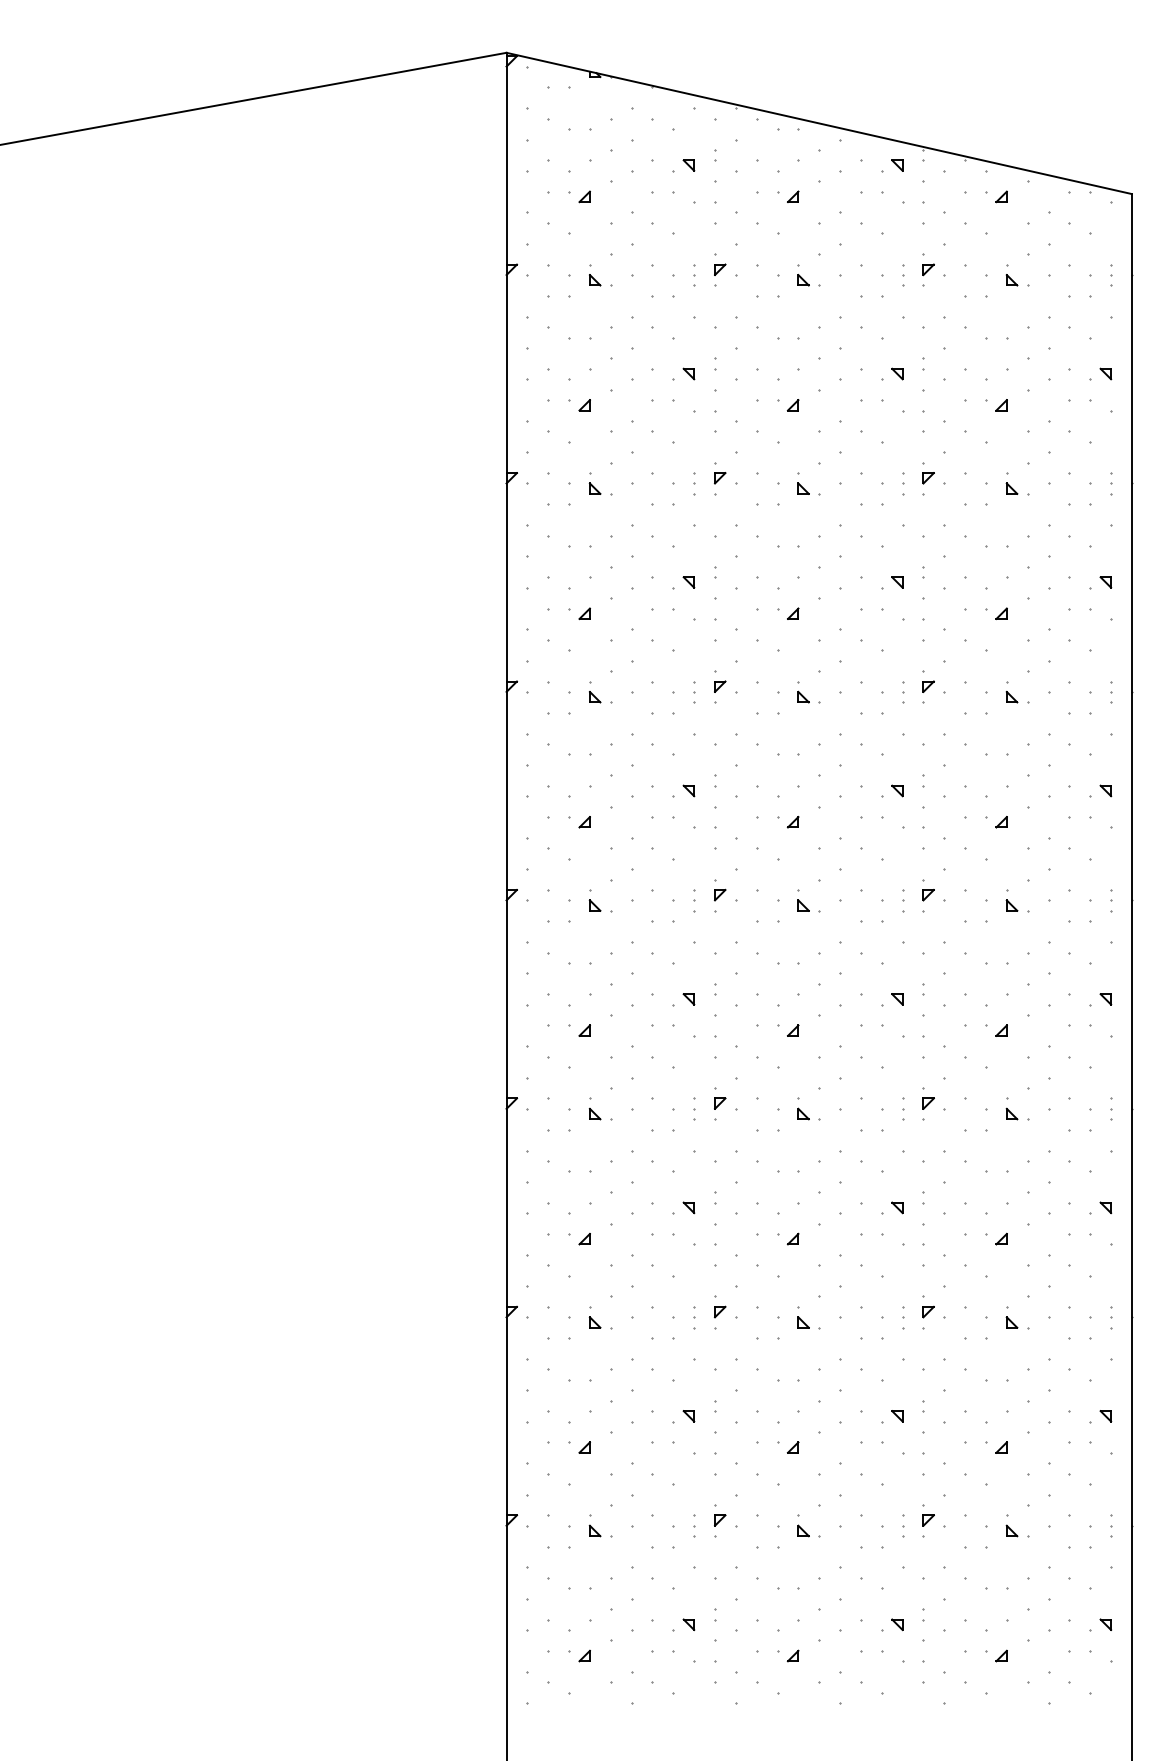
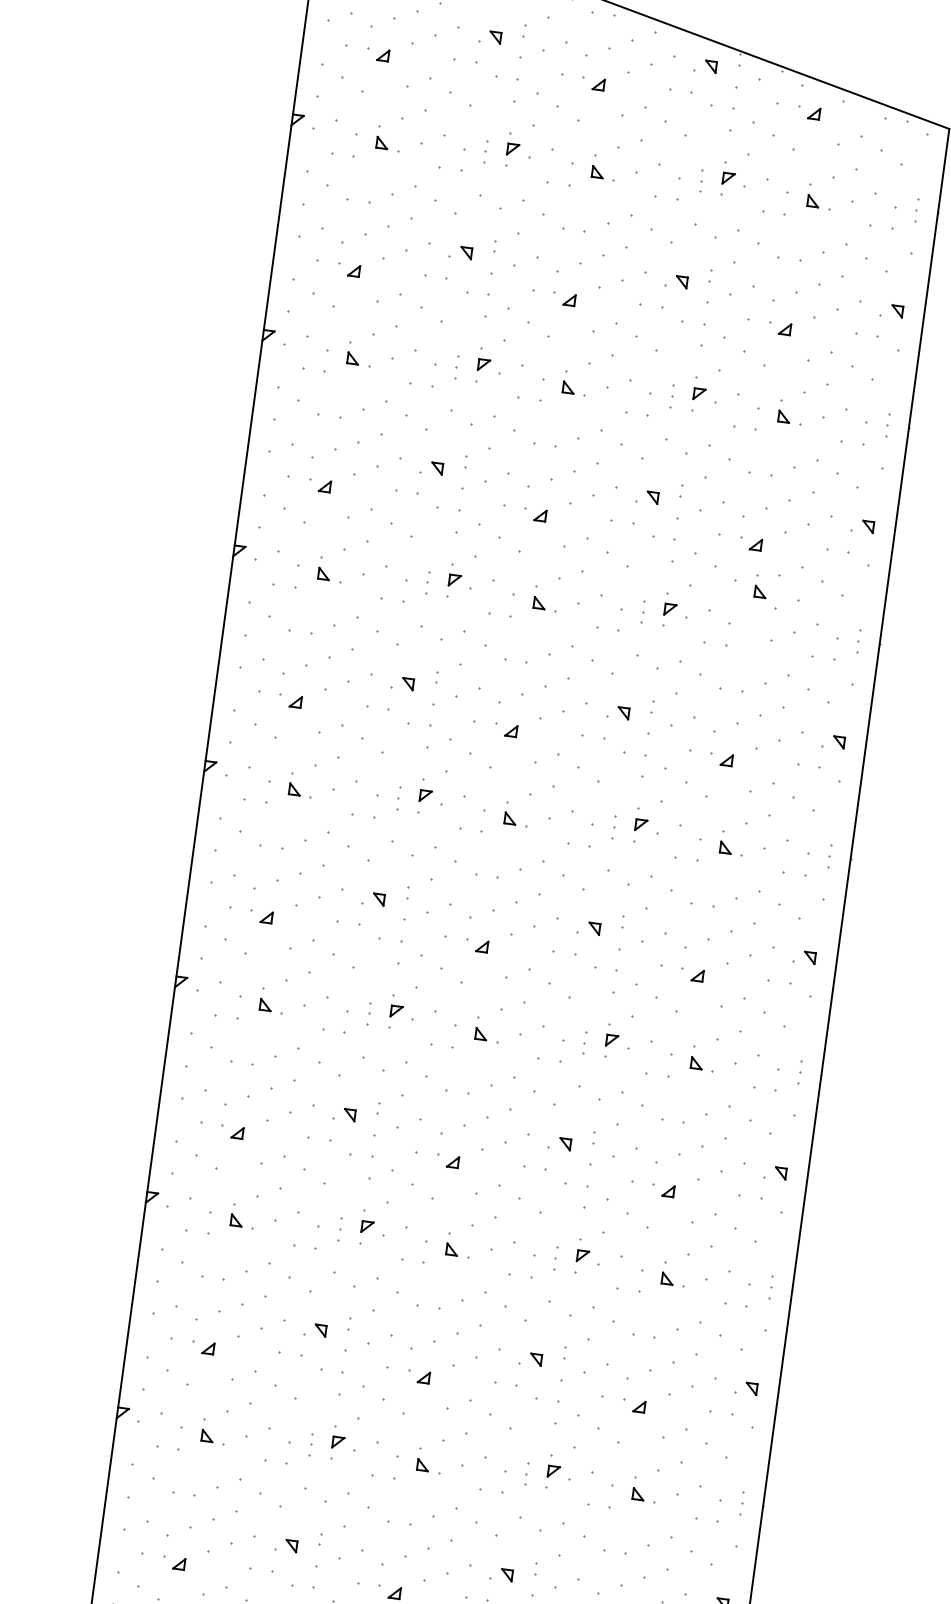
part: (1011, 692) -> (760, 587), moved

